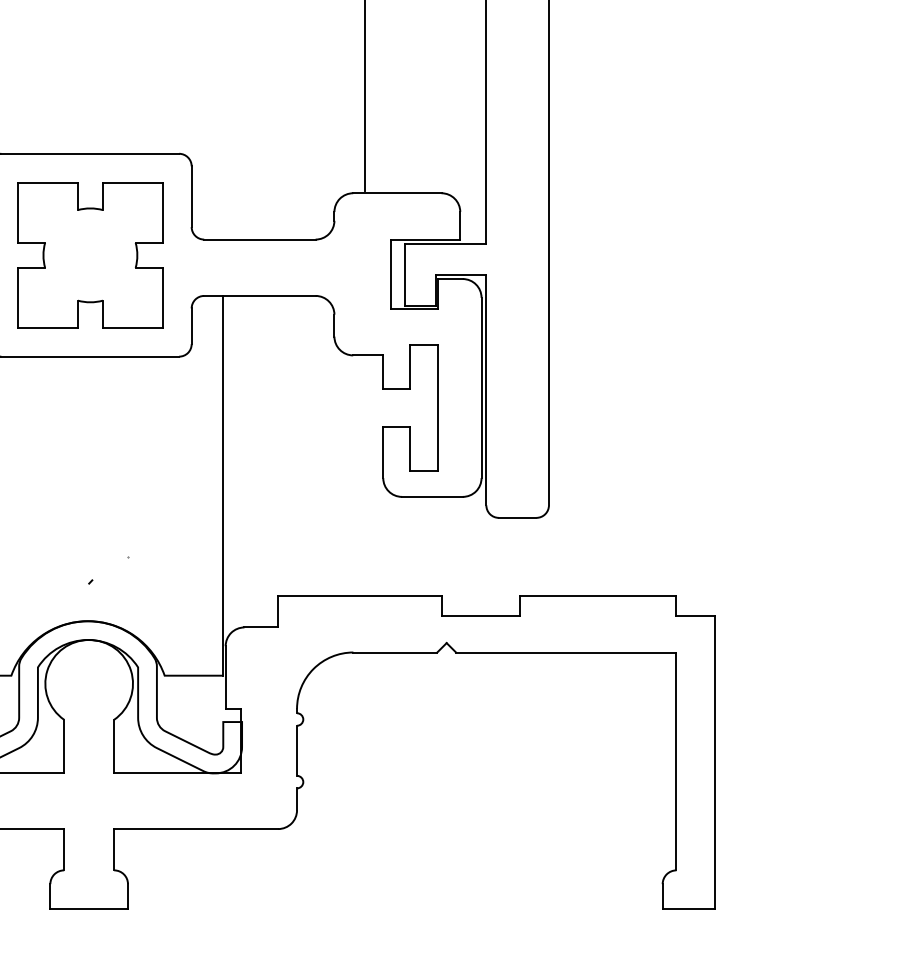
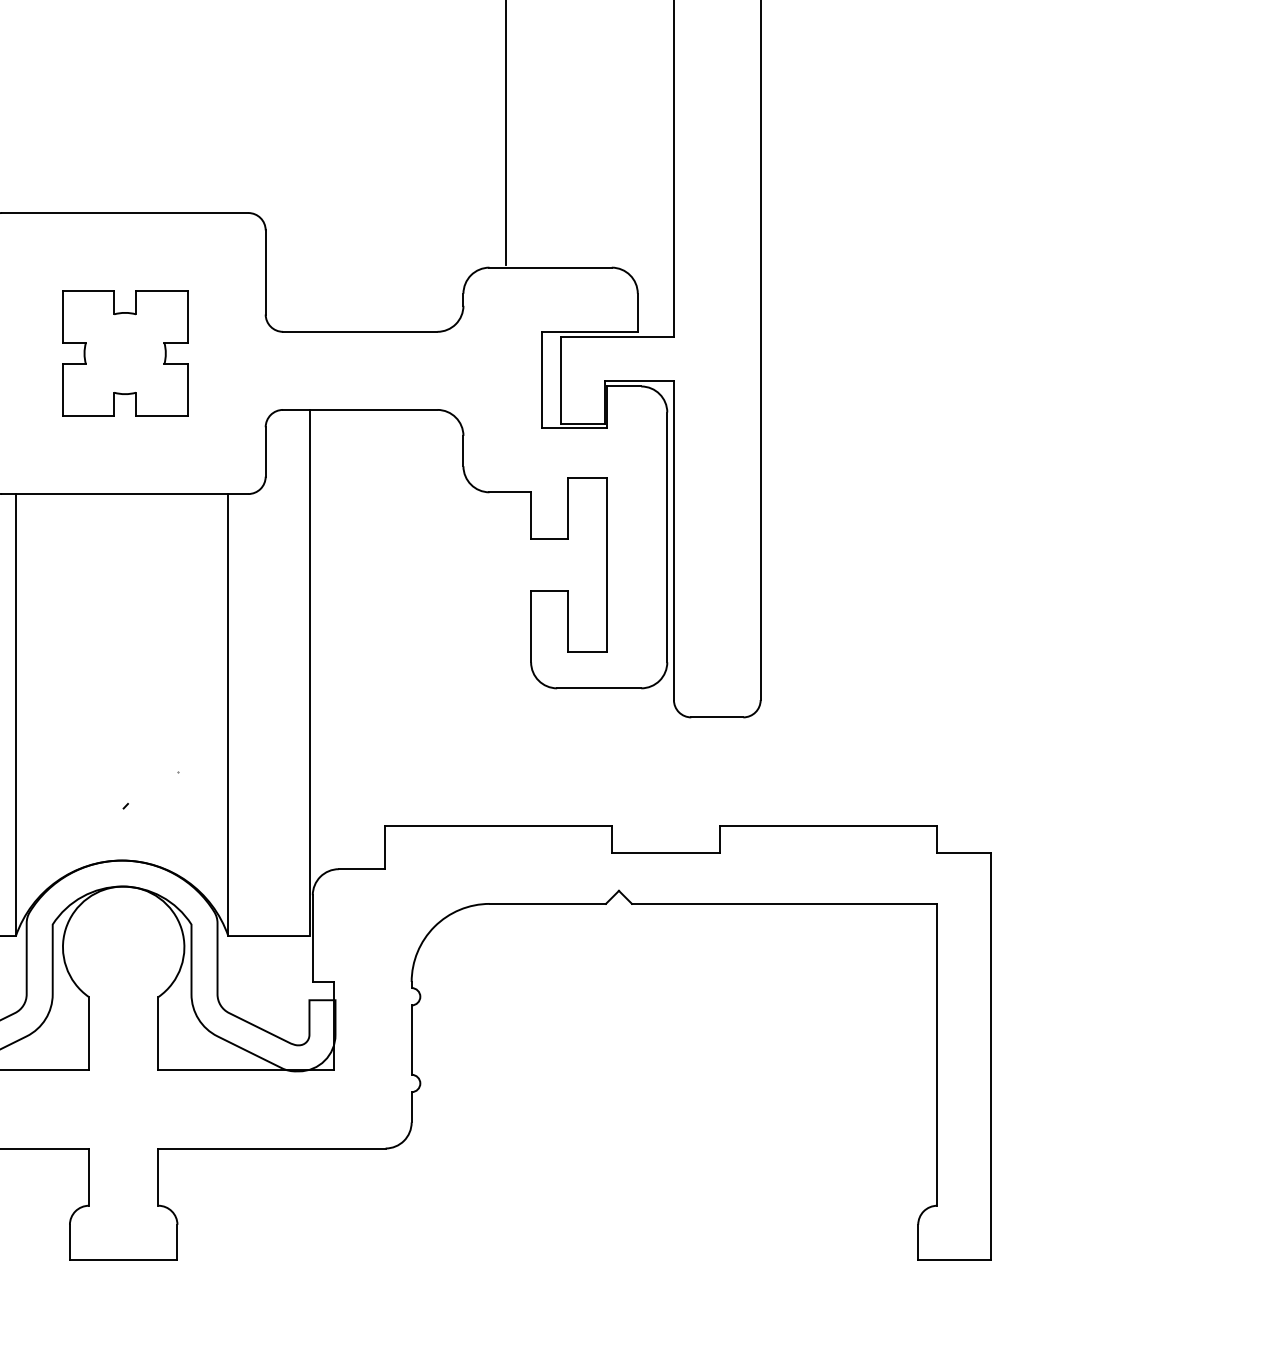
part: (89, 254) -> (124, 352), size x0.62
line: (11, 515) -> (16, 714), added
line: (164, 515) -> (228, 714), added

